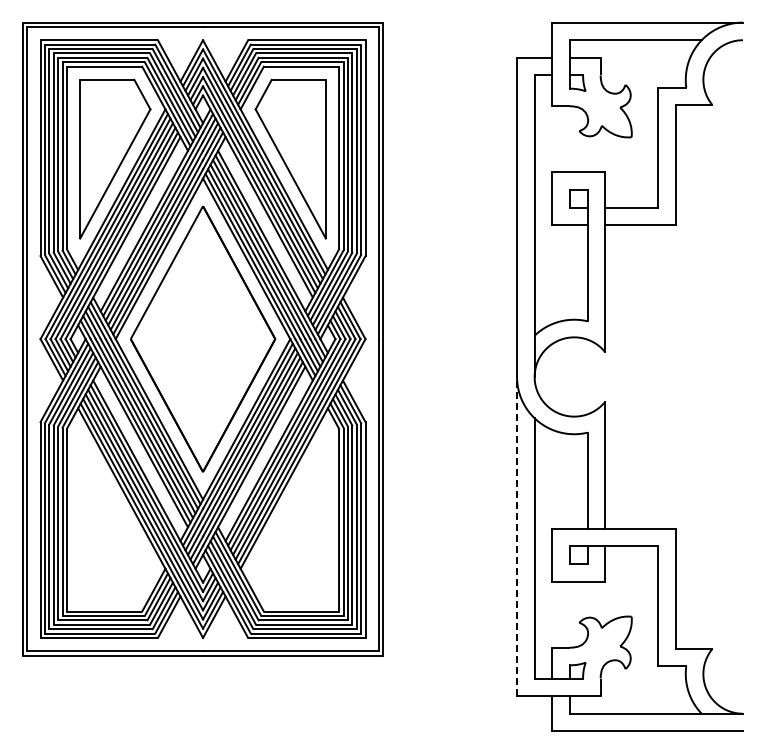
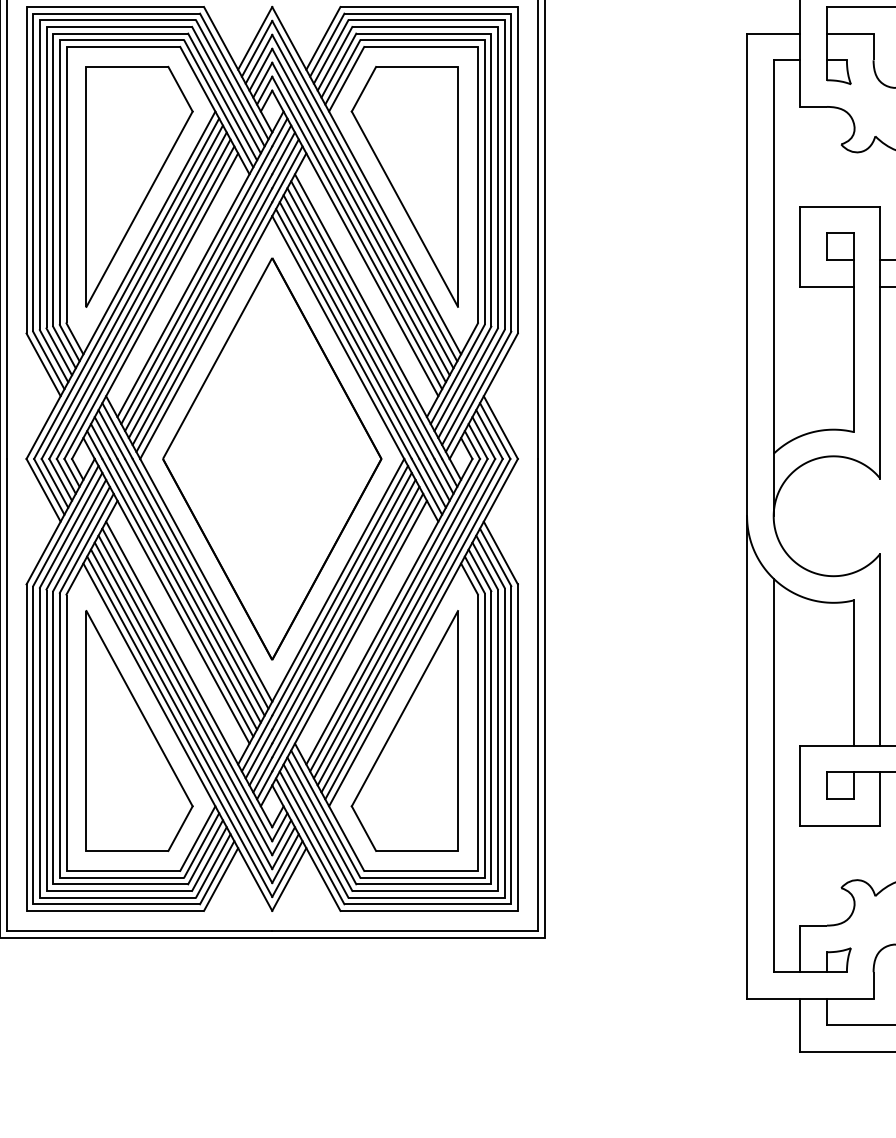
part: (115, 518) -> (139, 730), added
part: (290, 518) -> (404, 730), added
line: (517, 536) -> (747, 757), dashed -> solid

